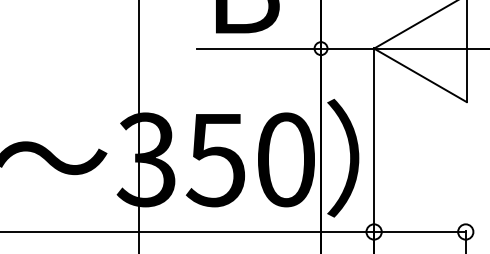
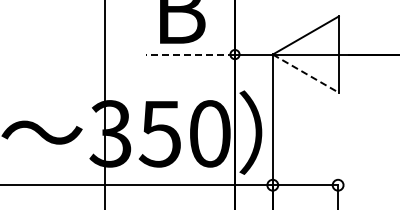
line: (258, 48) -> (190, 54), solid -> dashed
line: (421, 75) -> (306, 73), solid -> dashed

